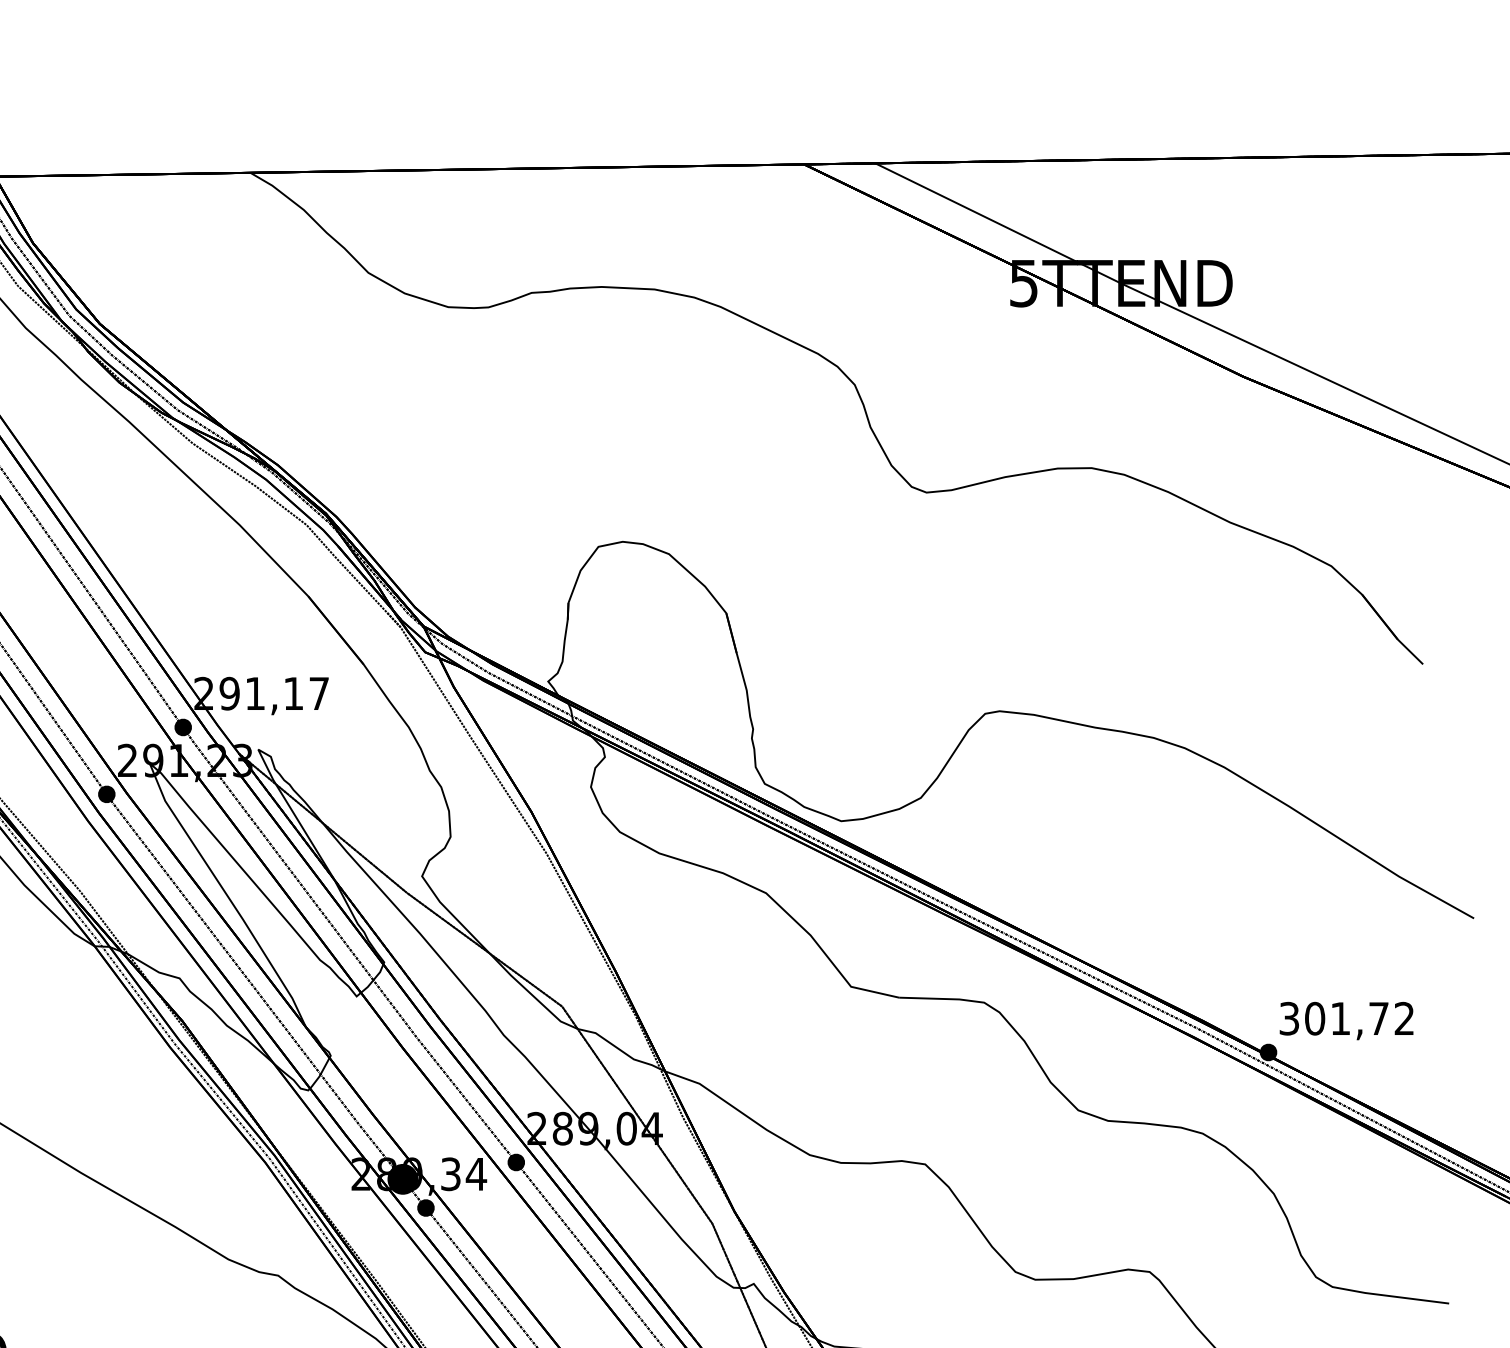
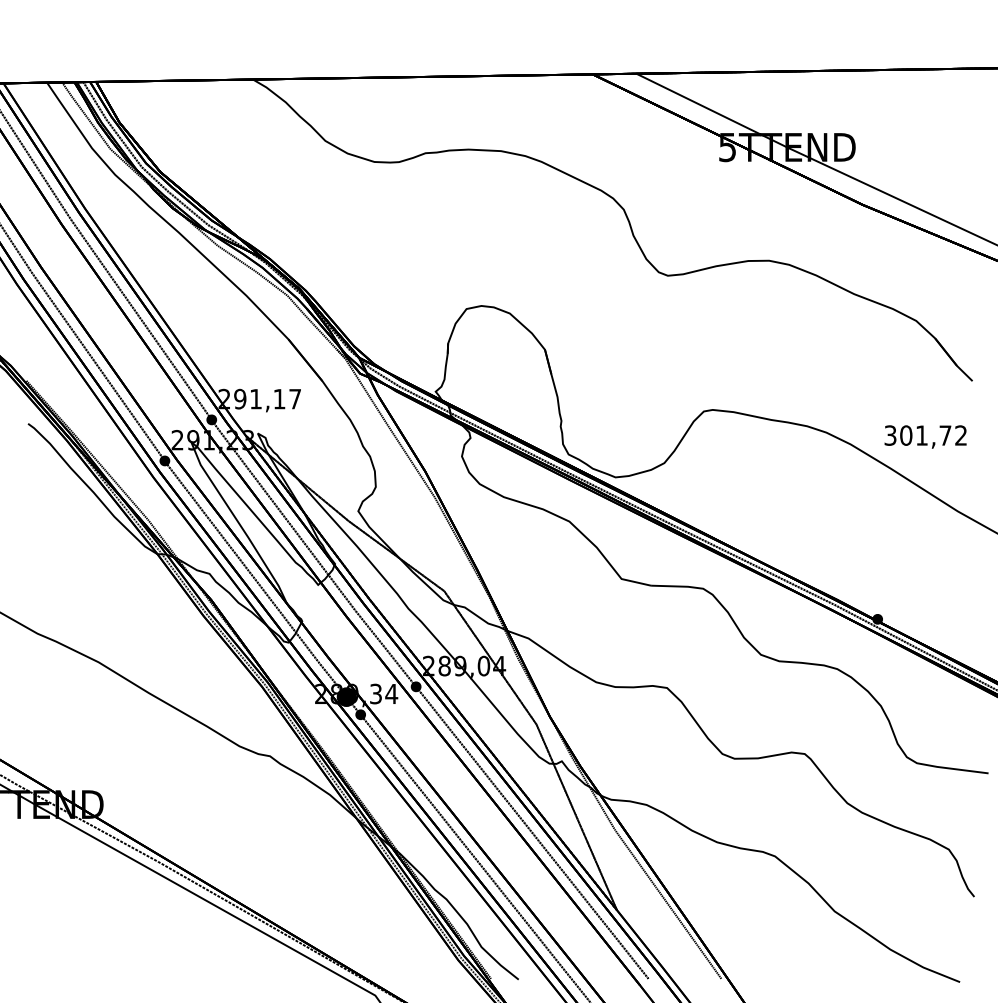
text: (1346, 1020) -> (925, 436), moved

